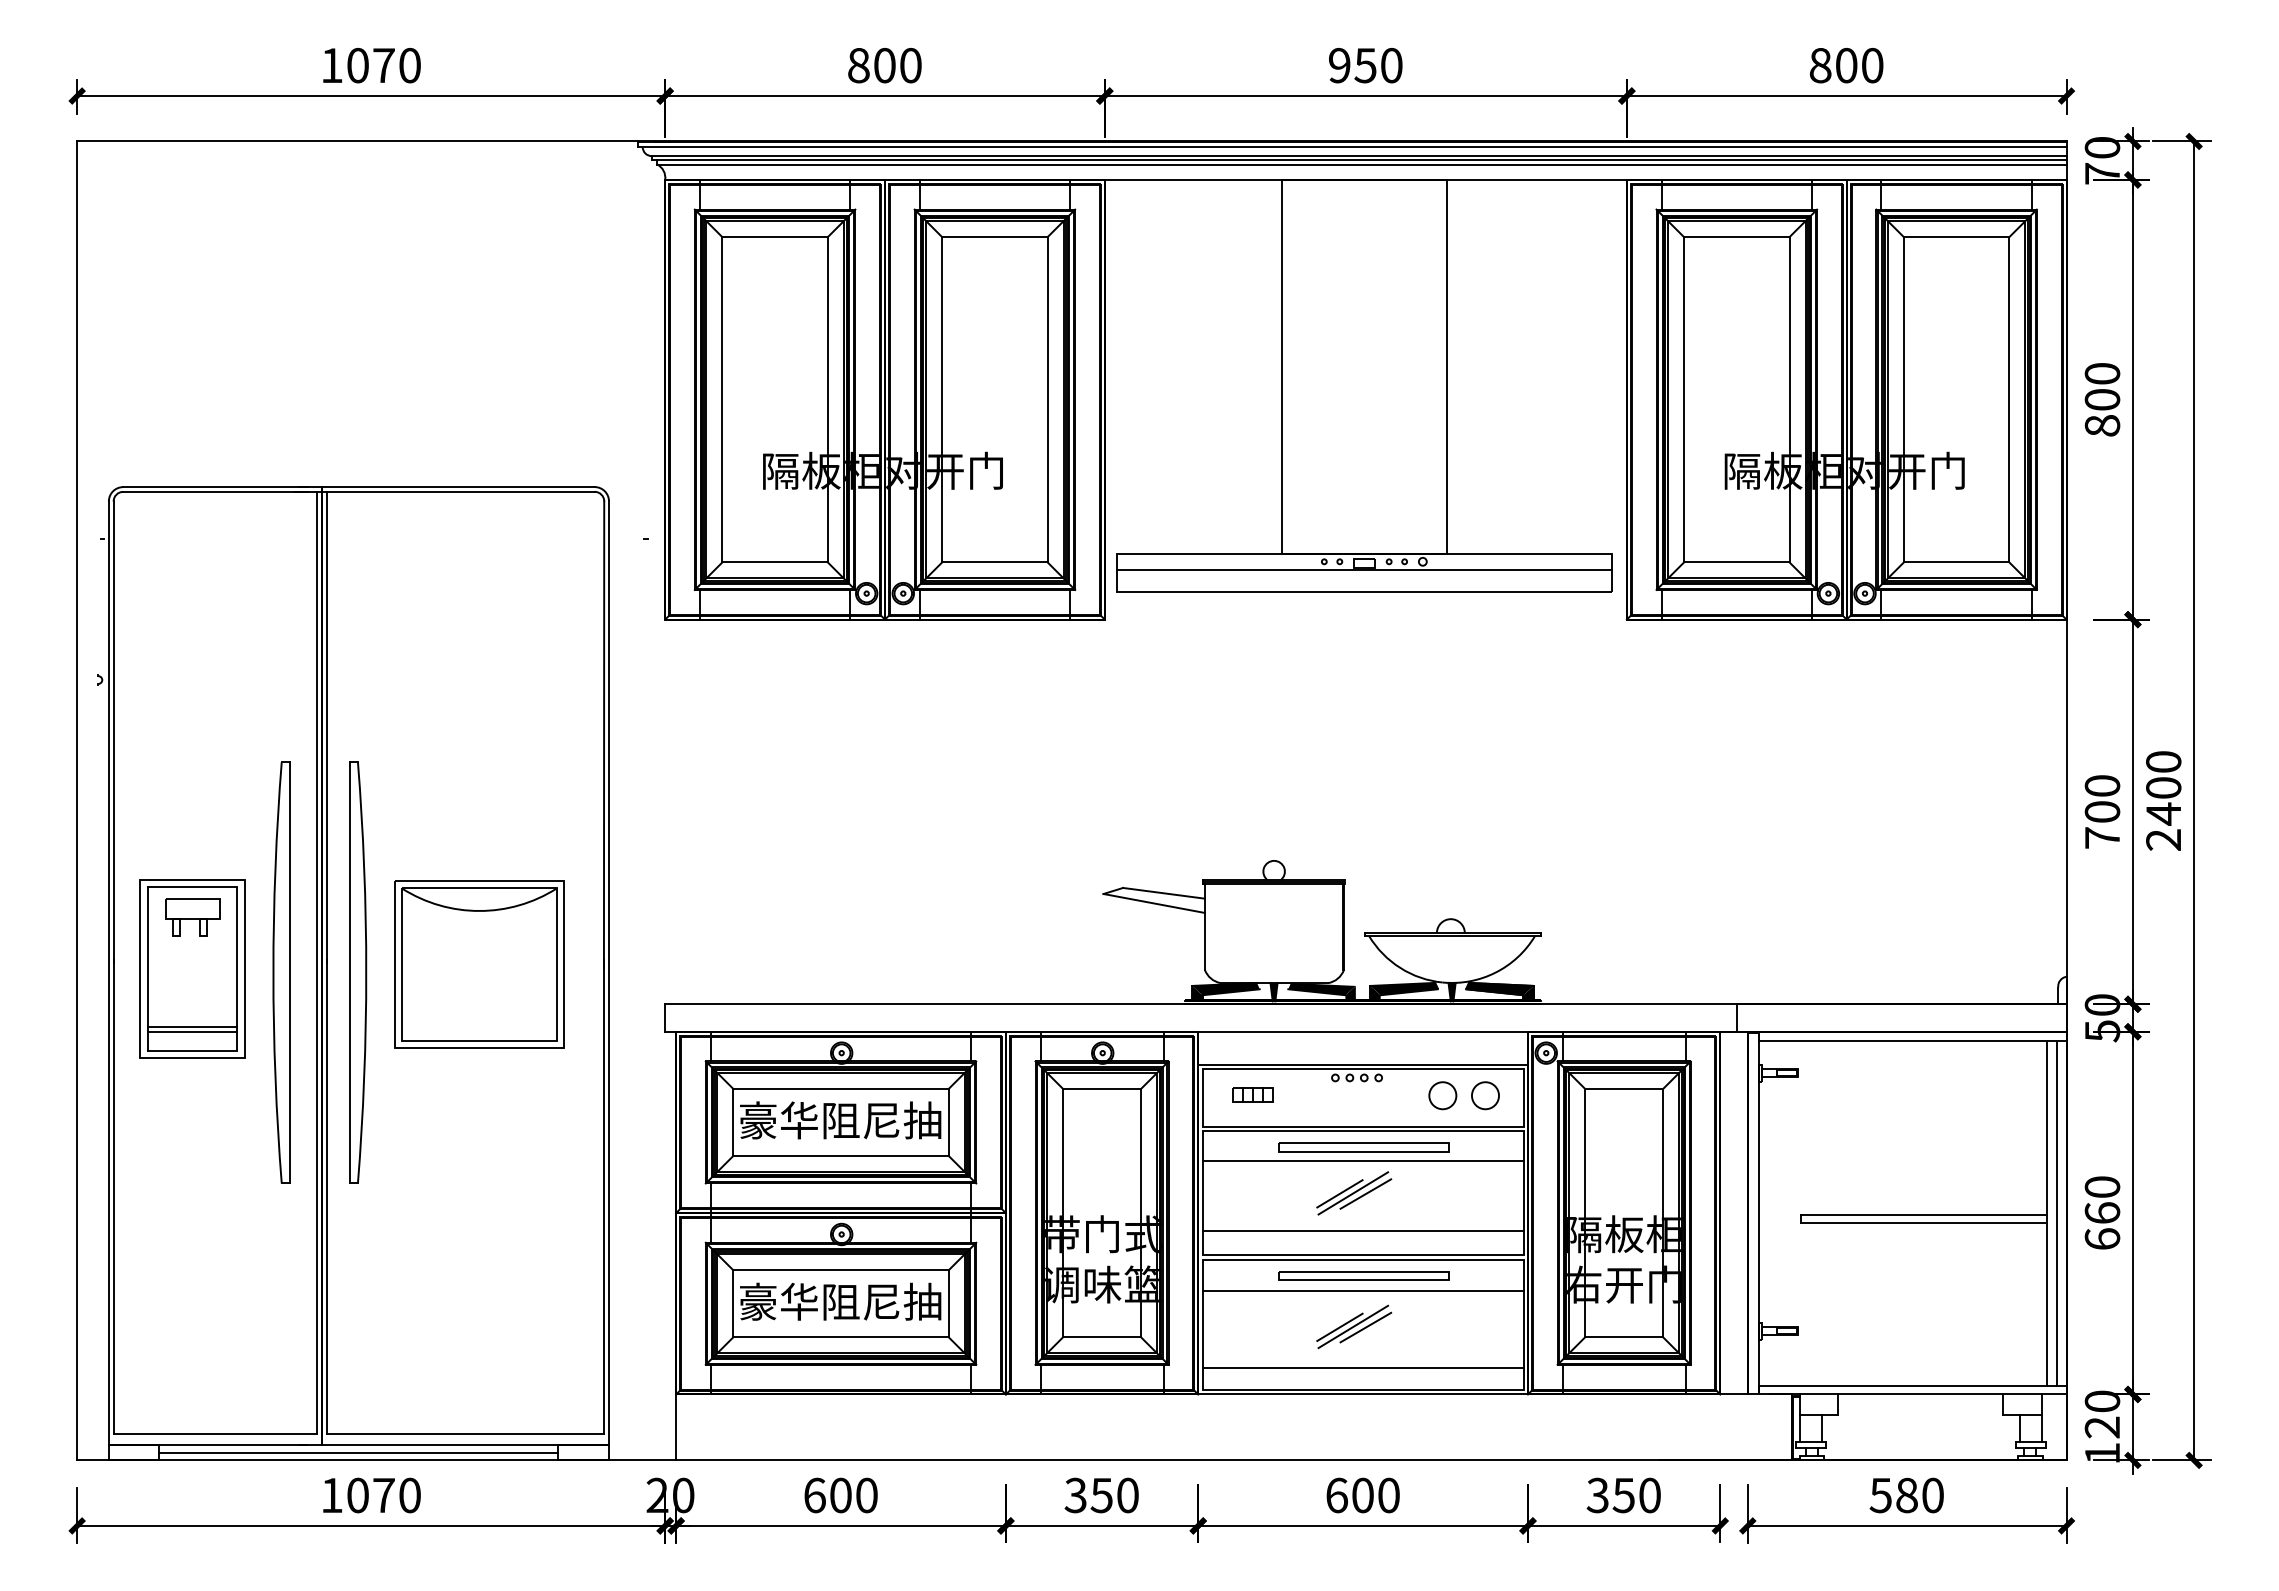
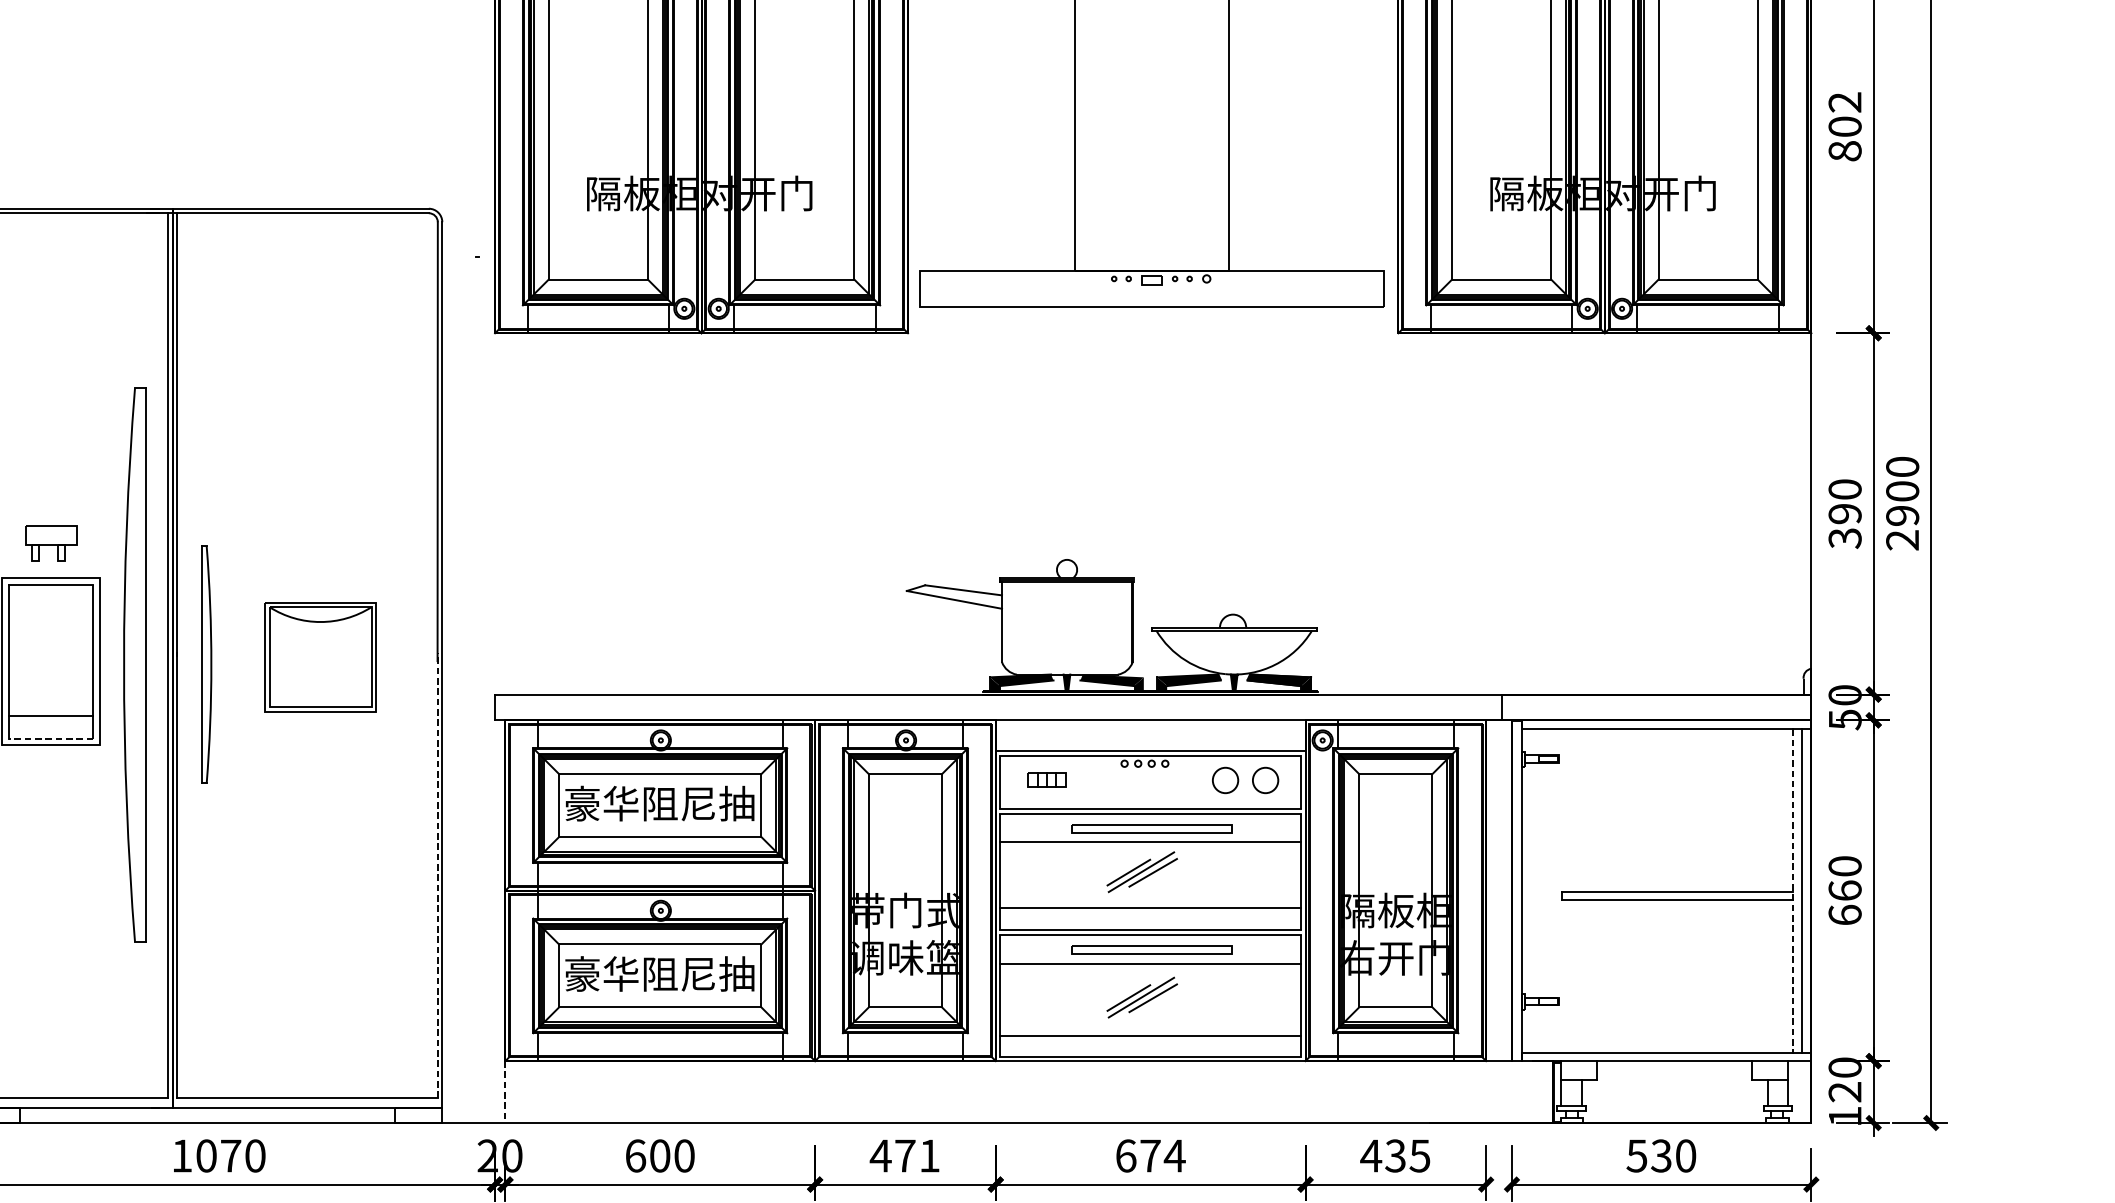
text: (2102, 373) -> (1845, 102), 800 -> 802
line: (1364, 570) -> (1151, 287), removed
text: (2163, 813) -> (1902, 515), 2400 -> 2900
text: (2102, 825) -> (1845, 526), 700 -> 390
part: (192, 917) -> (51, 543), moved
part: (479, 964) -> (320, 657), size x0.7
part: (281, 972) -> (134, 664), size x1.4
part: (358, 972) -> (207, 664), size x0.6
line: (192, 1032) -> (51, 721), removed
line: (192, 1051) -> (51, 738), solid -> dashed
line: (604, 1197) -> (438, 876), solid -> dashed
line: (2047, 1213) -> (1793, 891), solid -> dashed
line: (676, 1427) -> (505, 1092), solid -> dashed
line: (358, 1452) -> (207, 1115), removed
text: (1101, 1495) -> (904, 1155), 350 -> 471
text: (1376, 1495) -> (1163, 1155), 600 -> 674
text: (1623, 1495) -> (1395, 1155), 350 -> 435
text: (1906, 1495) -> (1661, 1155), 580 -> 530

